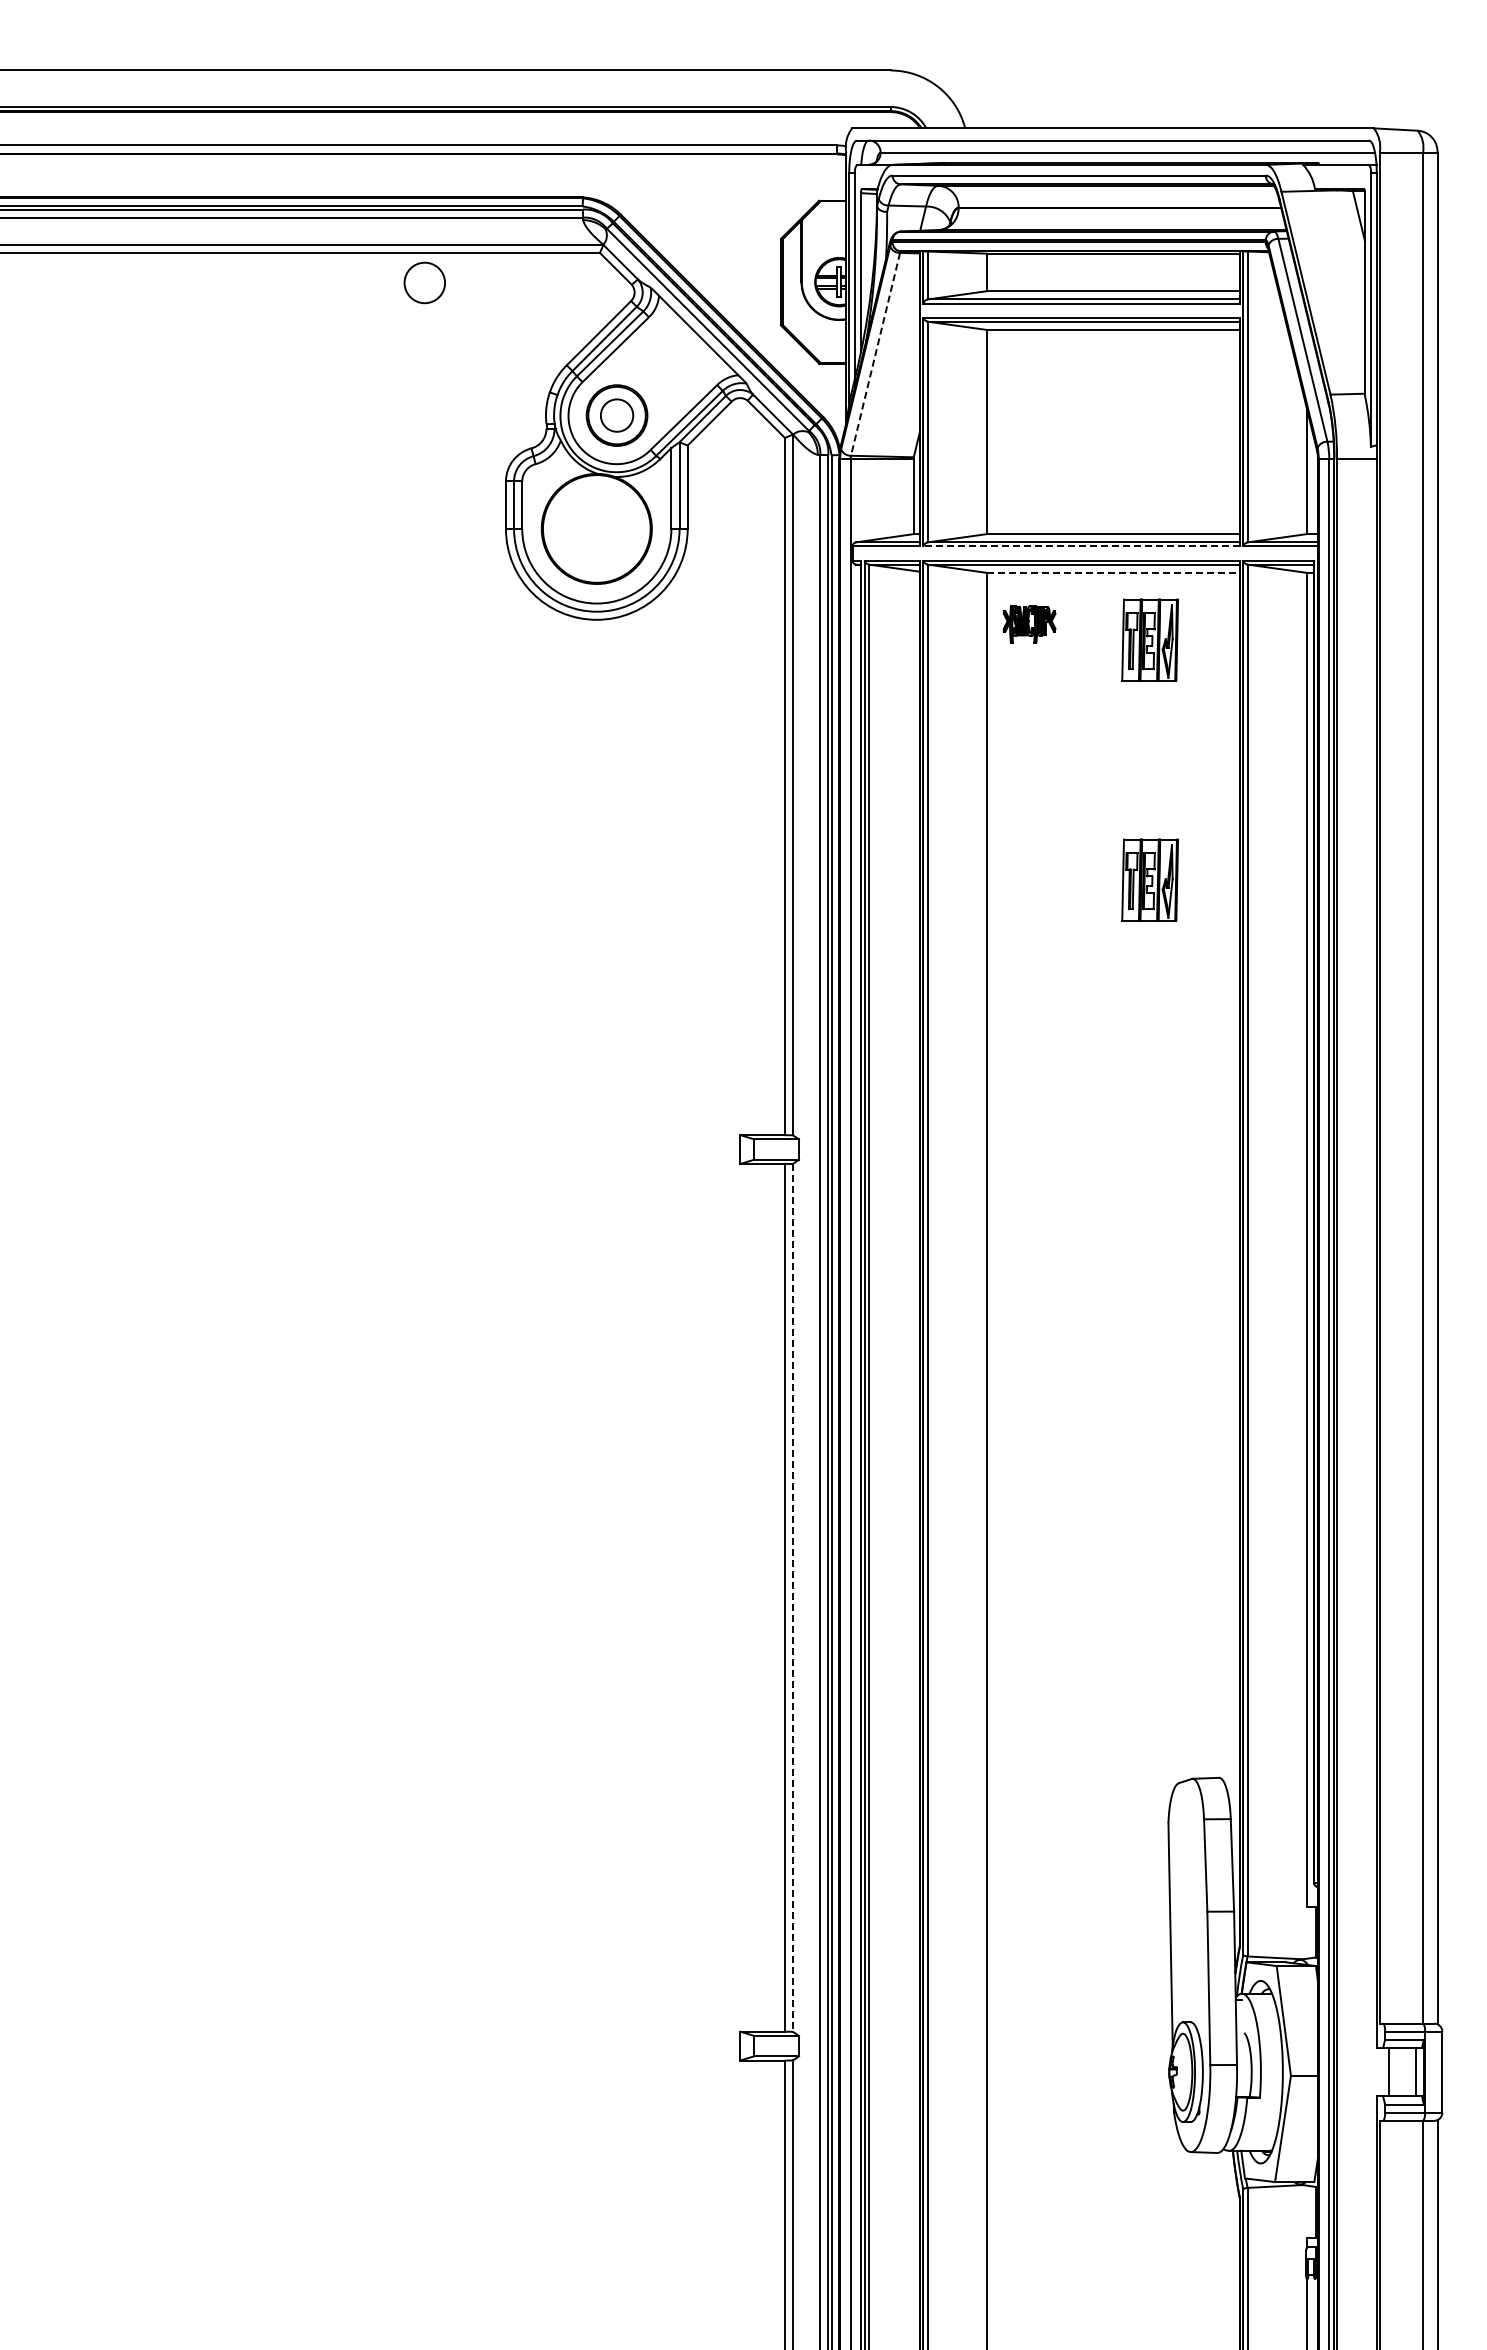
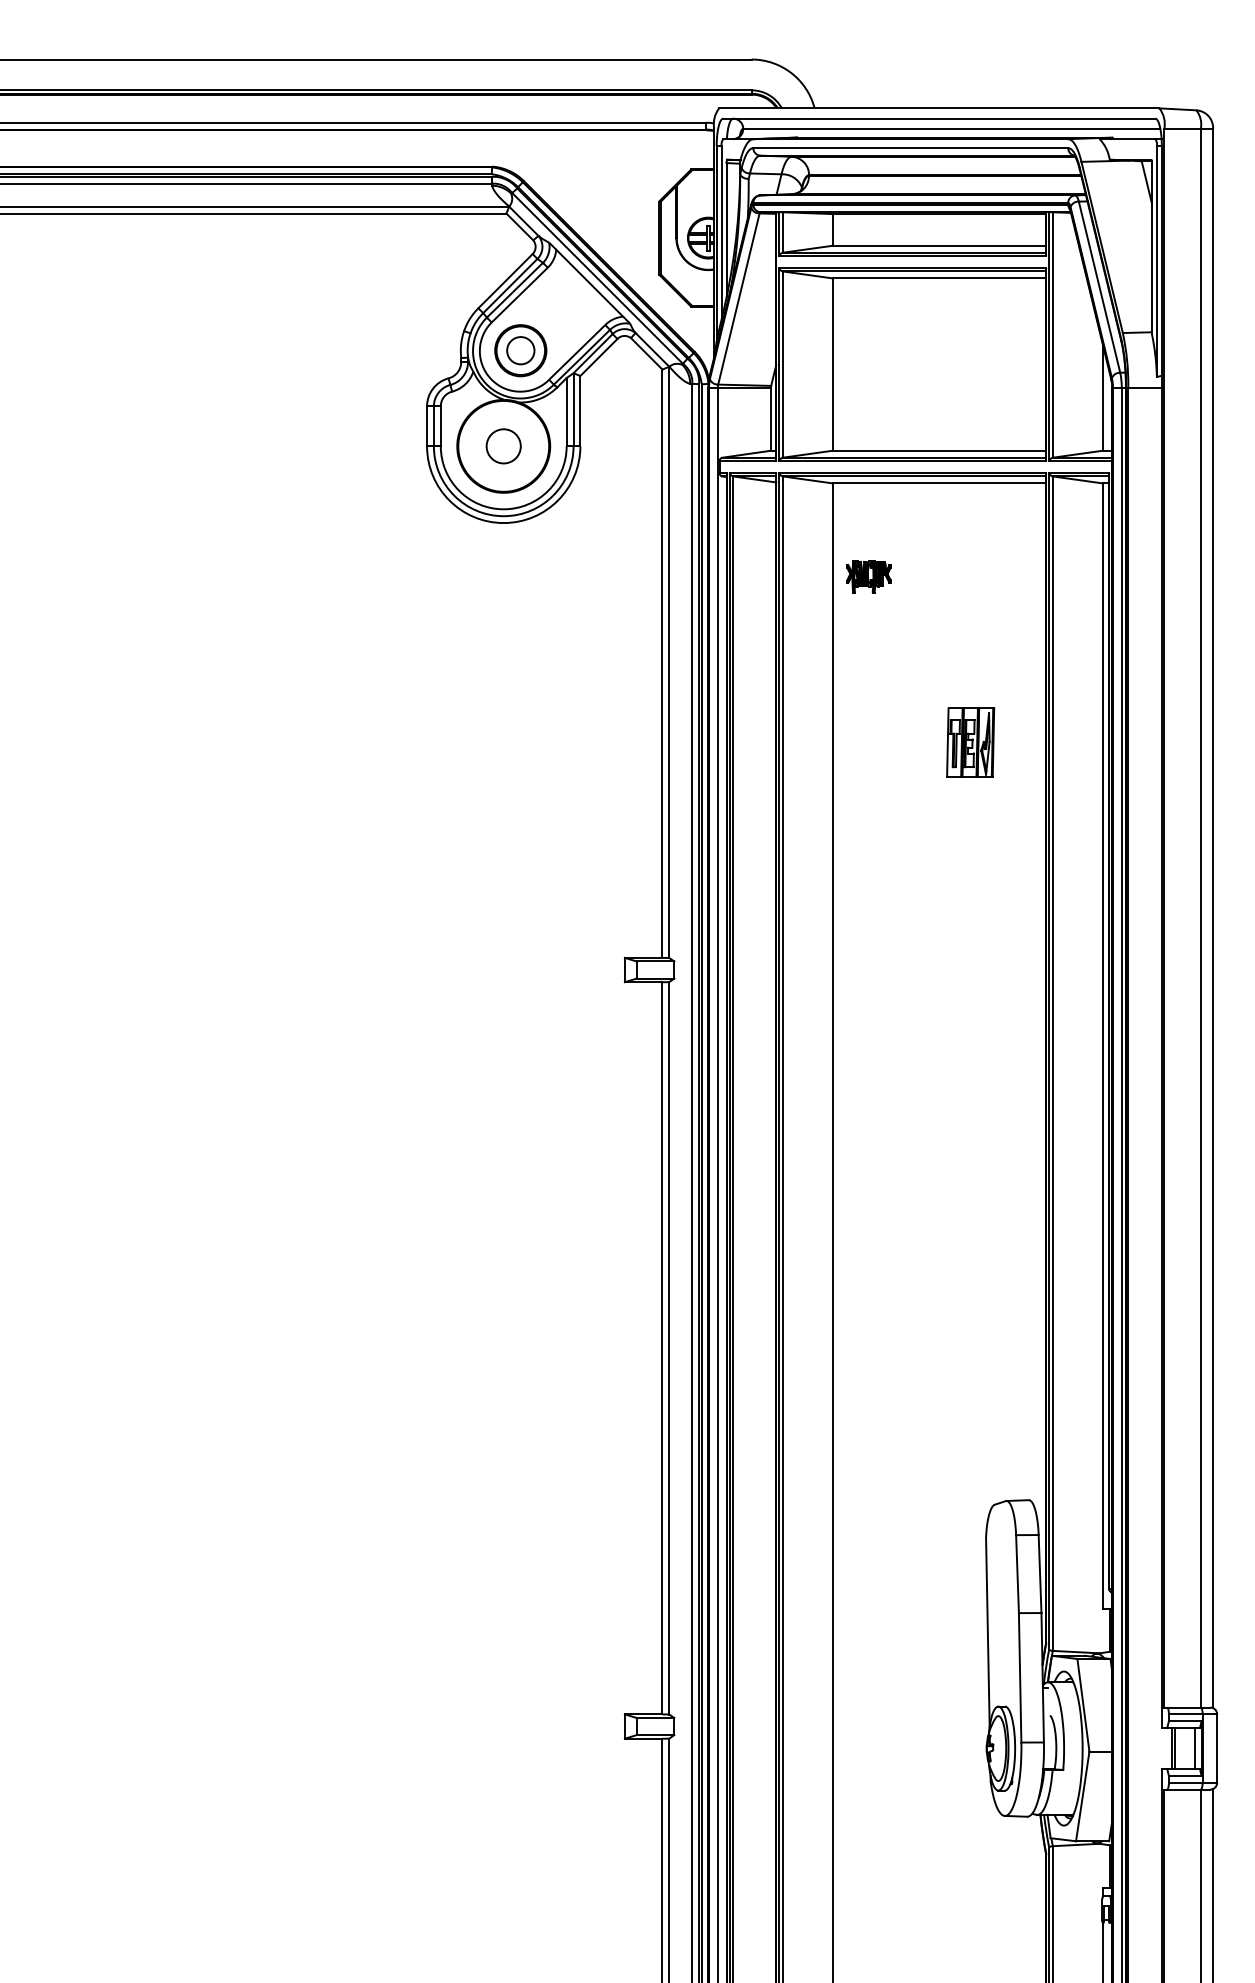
circle: (424, 282) -> (503, 445), moved
line: (875, 354) -> (738, 299), dashed -> solid
line: (1081, 546) -> (912, 461), dashed -> solid
line: (1113, 572) -> (939, 483), dashed -> solid
part: (1029, 624) -> (868, 576), moved
part: (1149, 639) -> (970, 539), removed
line: (793, 1597) -> (669, 1348), dashed -> solid
line: (1392, 2071) -> (1175, 1747), added

